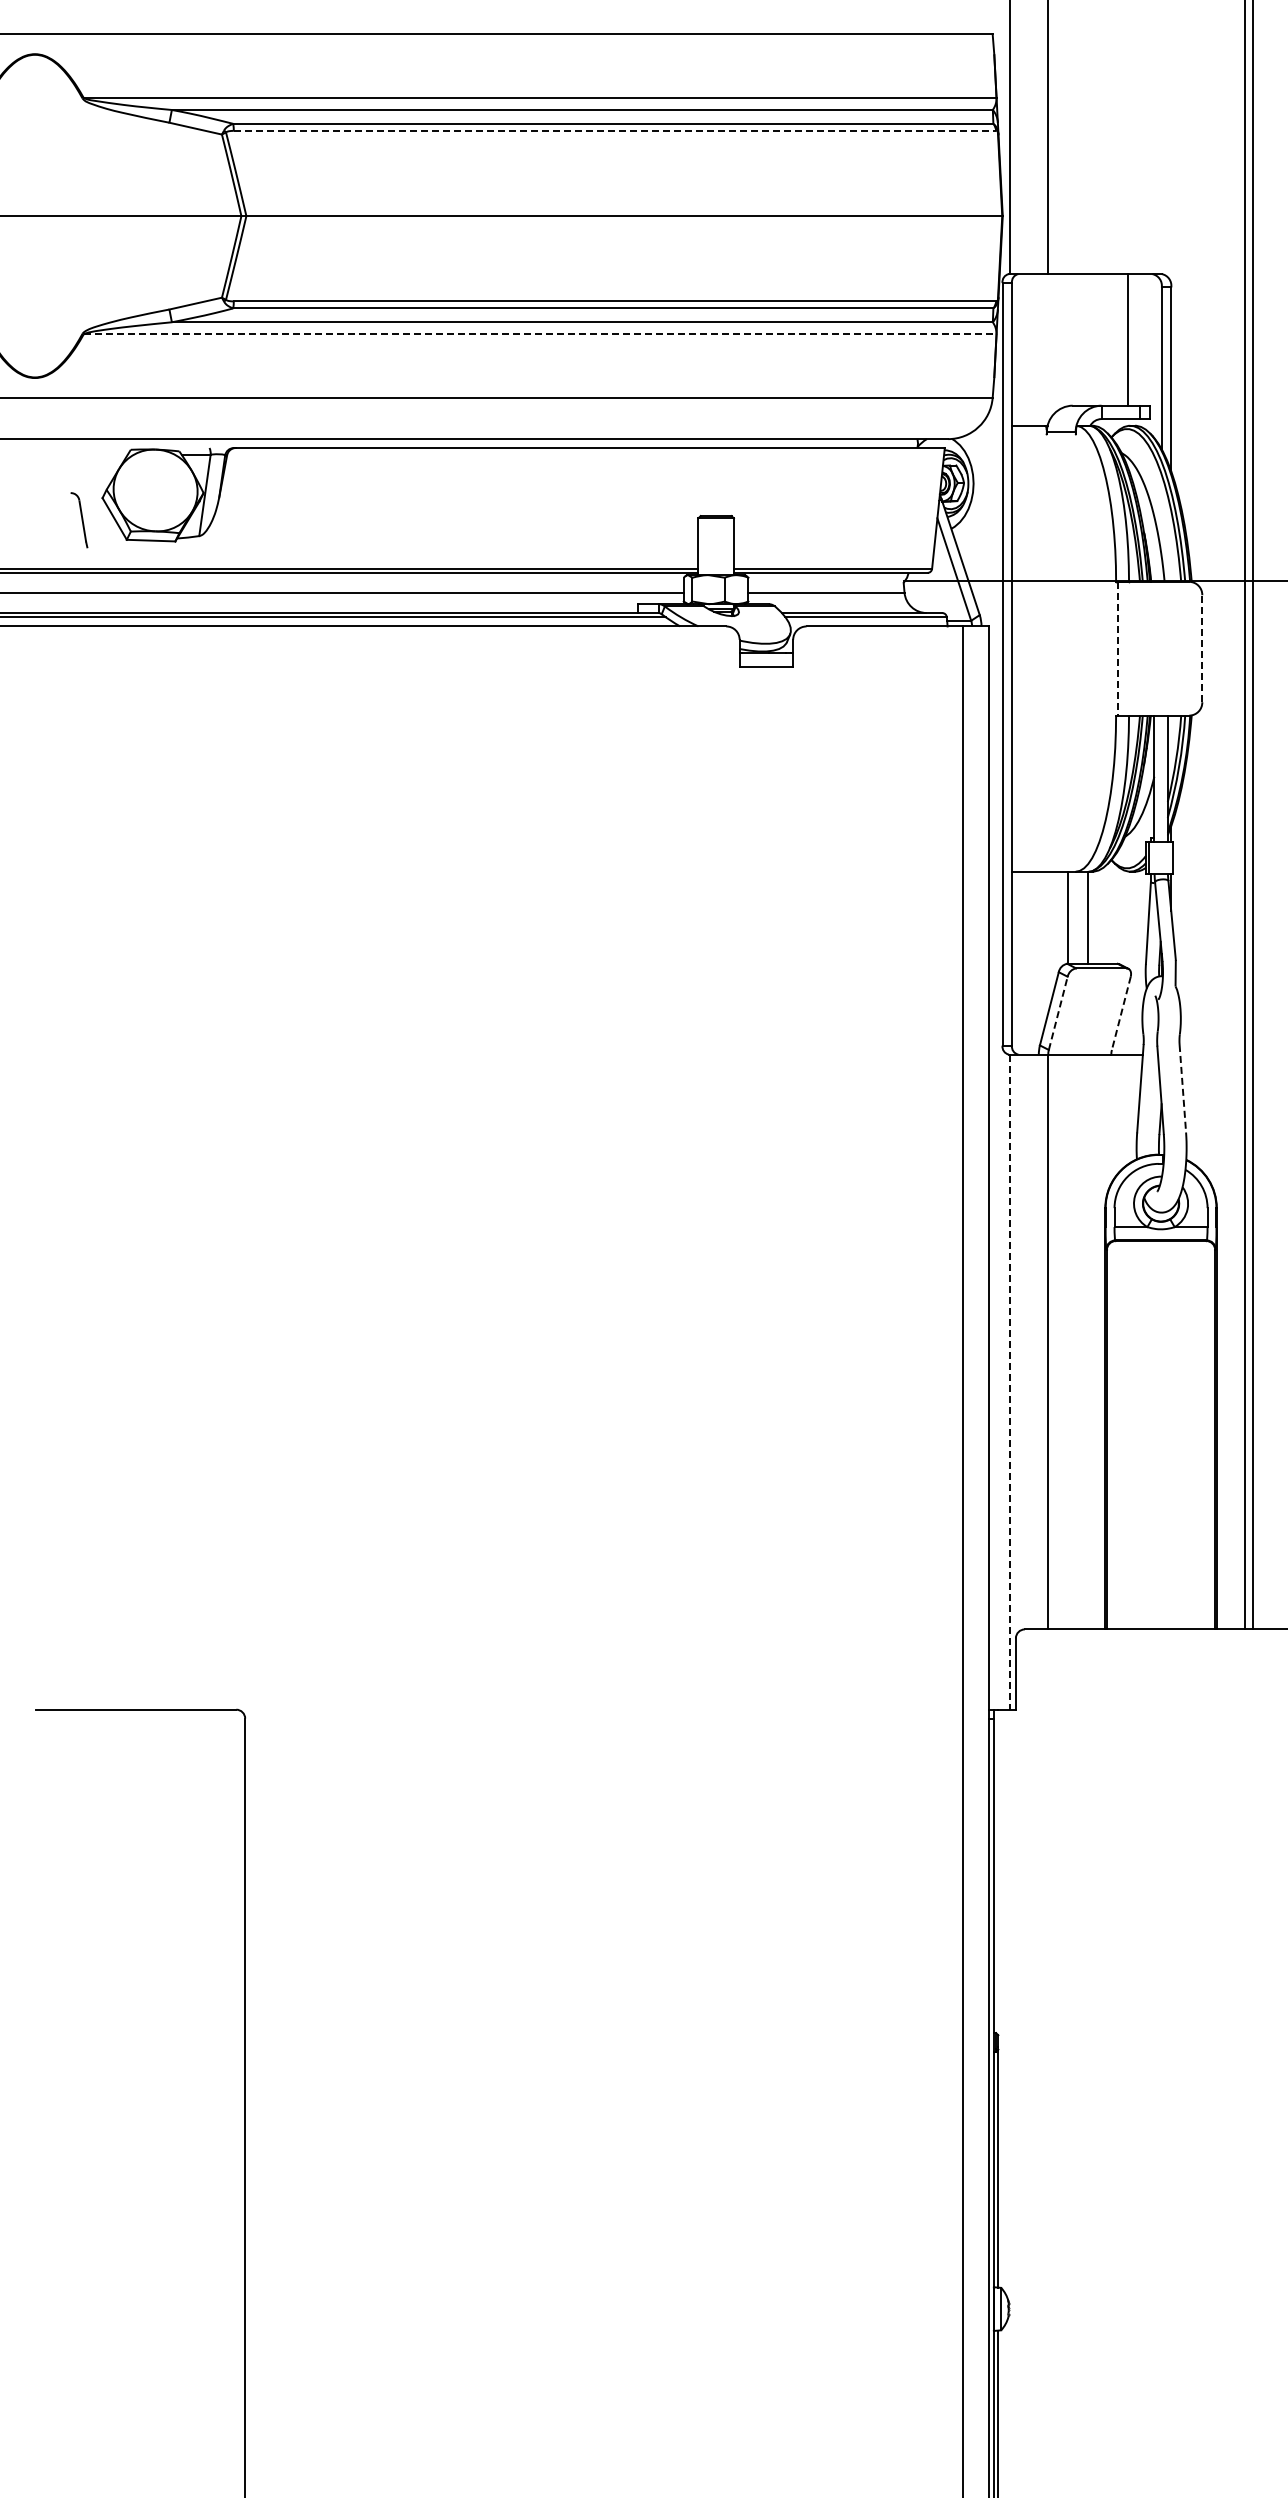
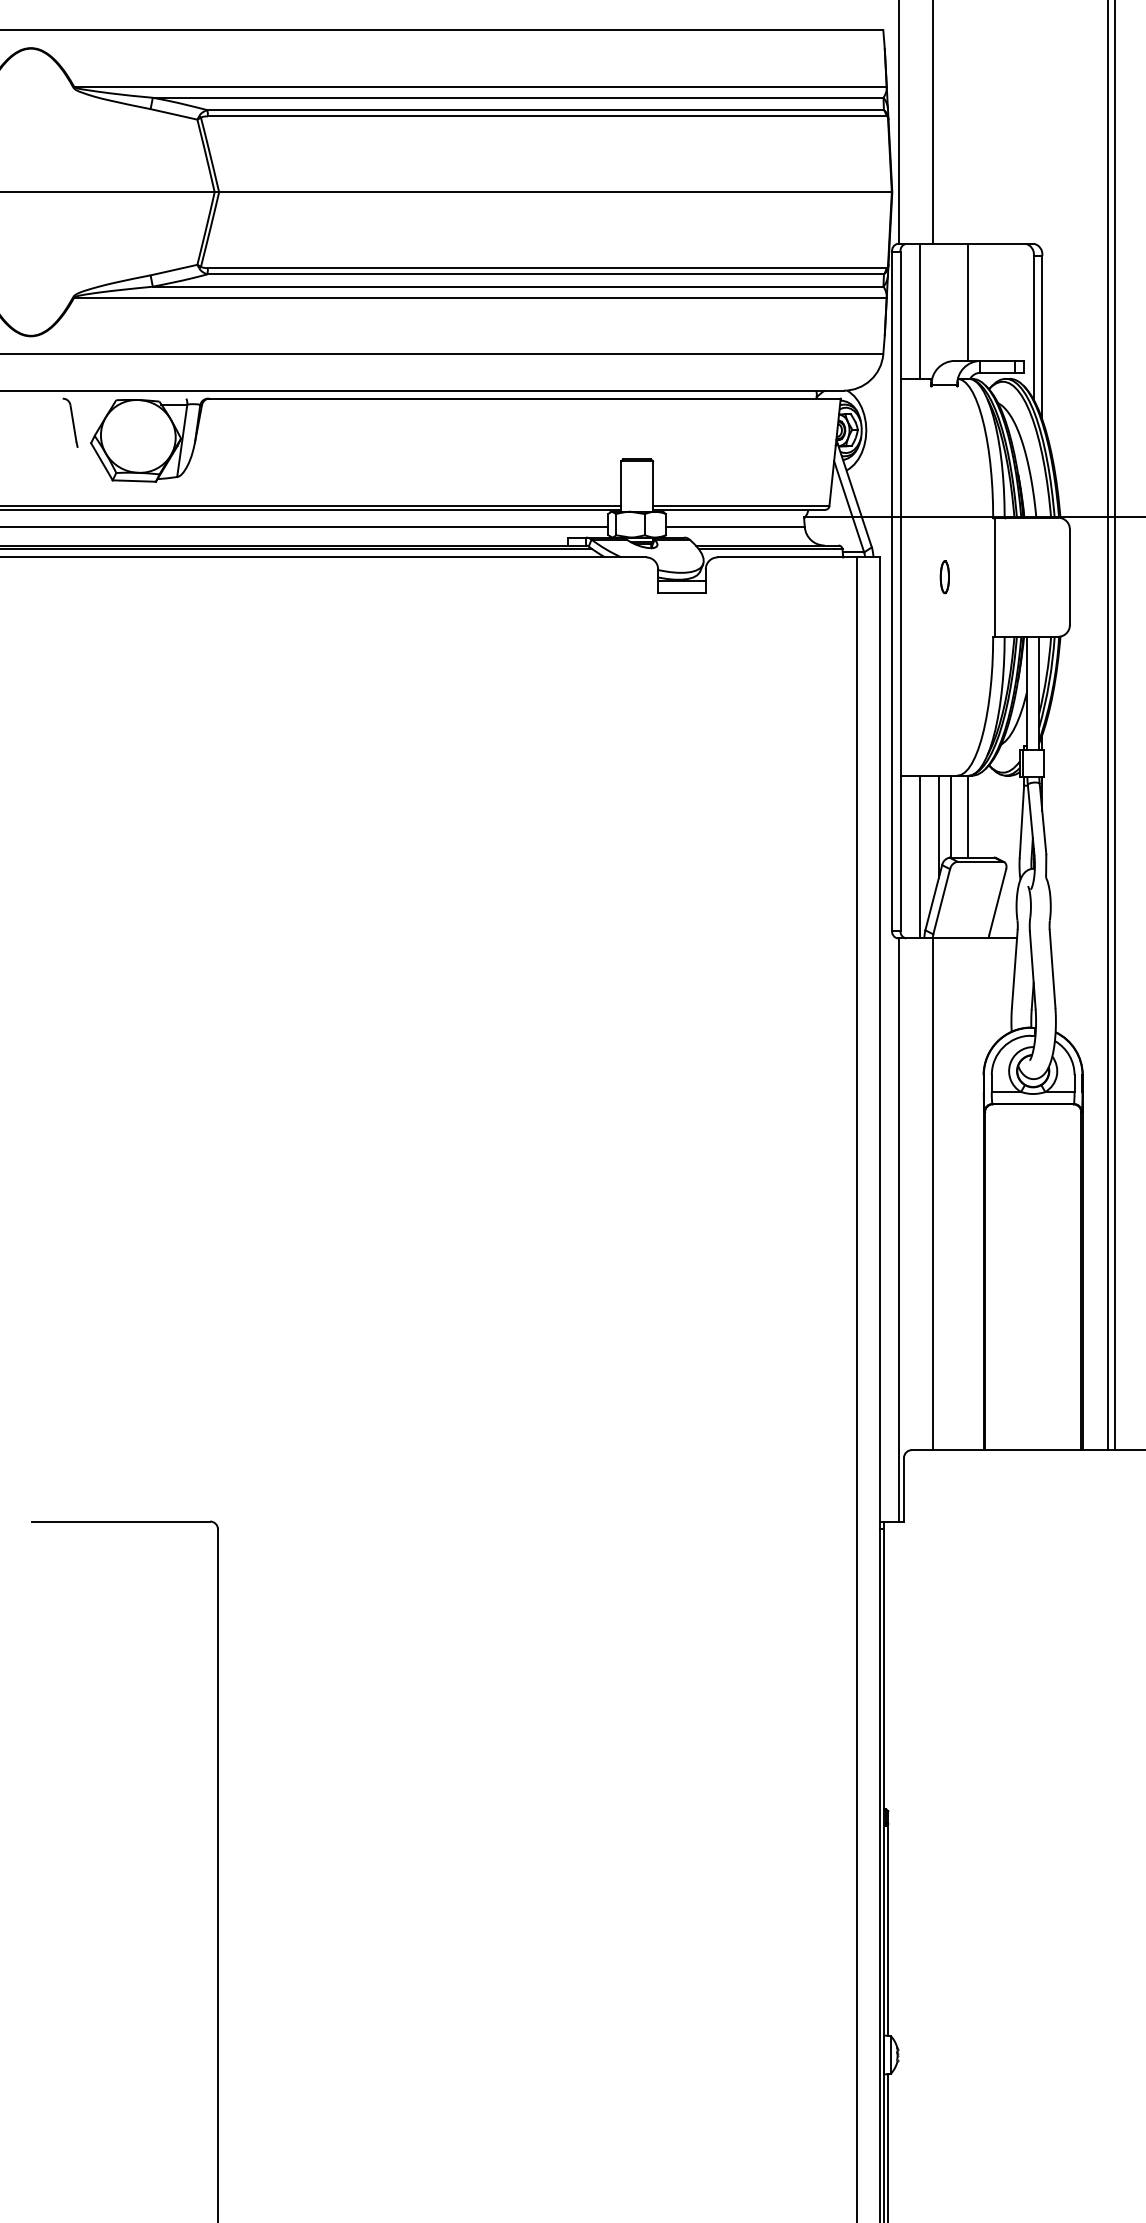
line: (615, 130) -> (547, 116), dashed -> solid
line: (540, 334) -> (480, 297), dashed -> solid
line: (1127, 339) -> (967, 302), moved
line: (1034, 349) -> (920, 310), added
part: (79, 520) -> (70, 423), moved
part: (1061, 648) -> (944, 577), added
line: (1117, 648) -> (994, 577), dashed -> solid
line: (1202, 648) -> (1070, 577), dashed -> solid
line: (1055, 928) -> (939, 826), added
line: (1034, 962) -> (920, 856), added
line: (1058, 1013) -> (941, 901), dashed -> solid
line: (1121, 1013) -> (997, 901), dashed -> solid
line: (1182, 1088) -> (1052, 968), dashed -> solid
line: (1010, 1382) -> (899, 1230), dashed -> solid

